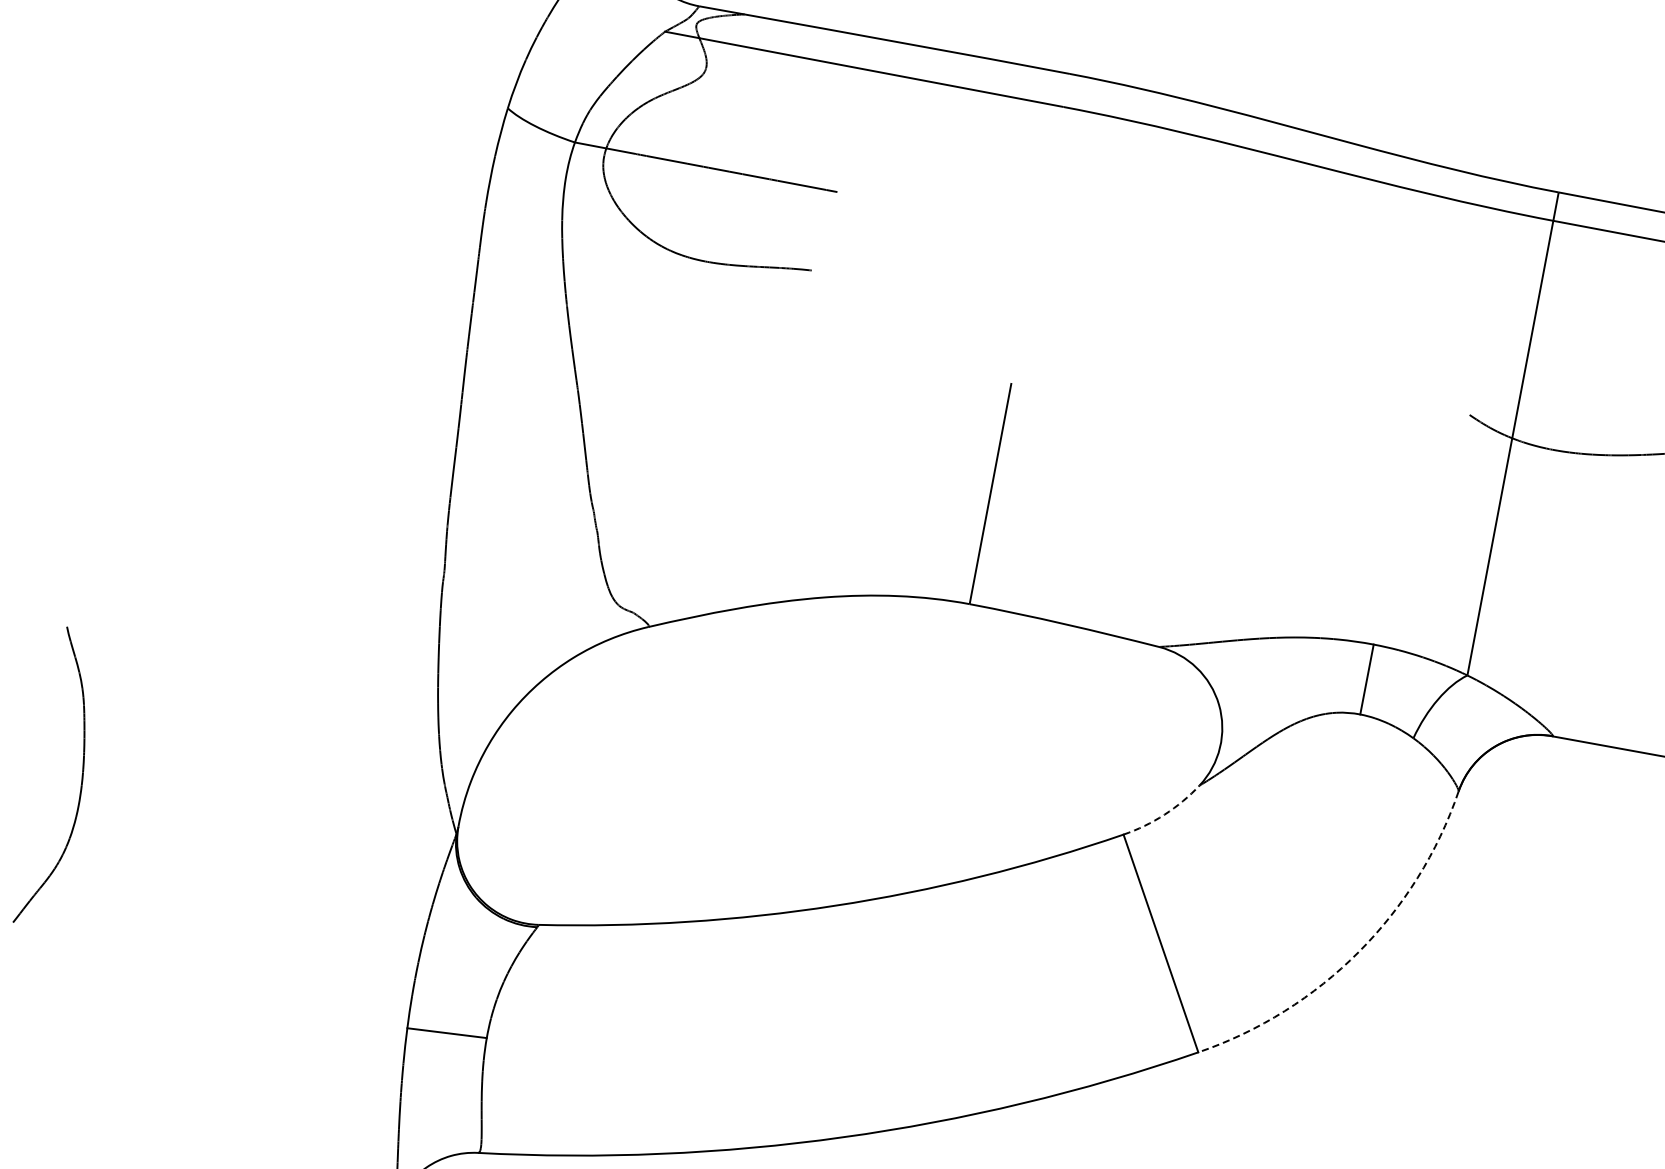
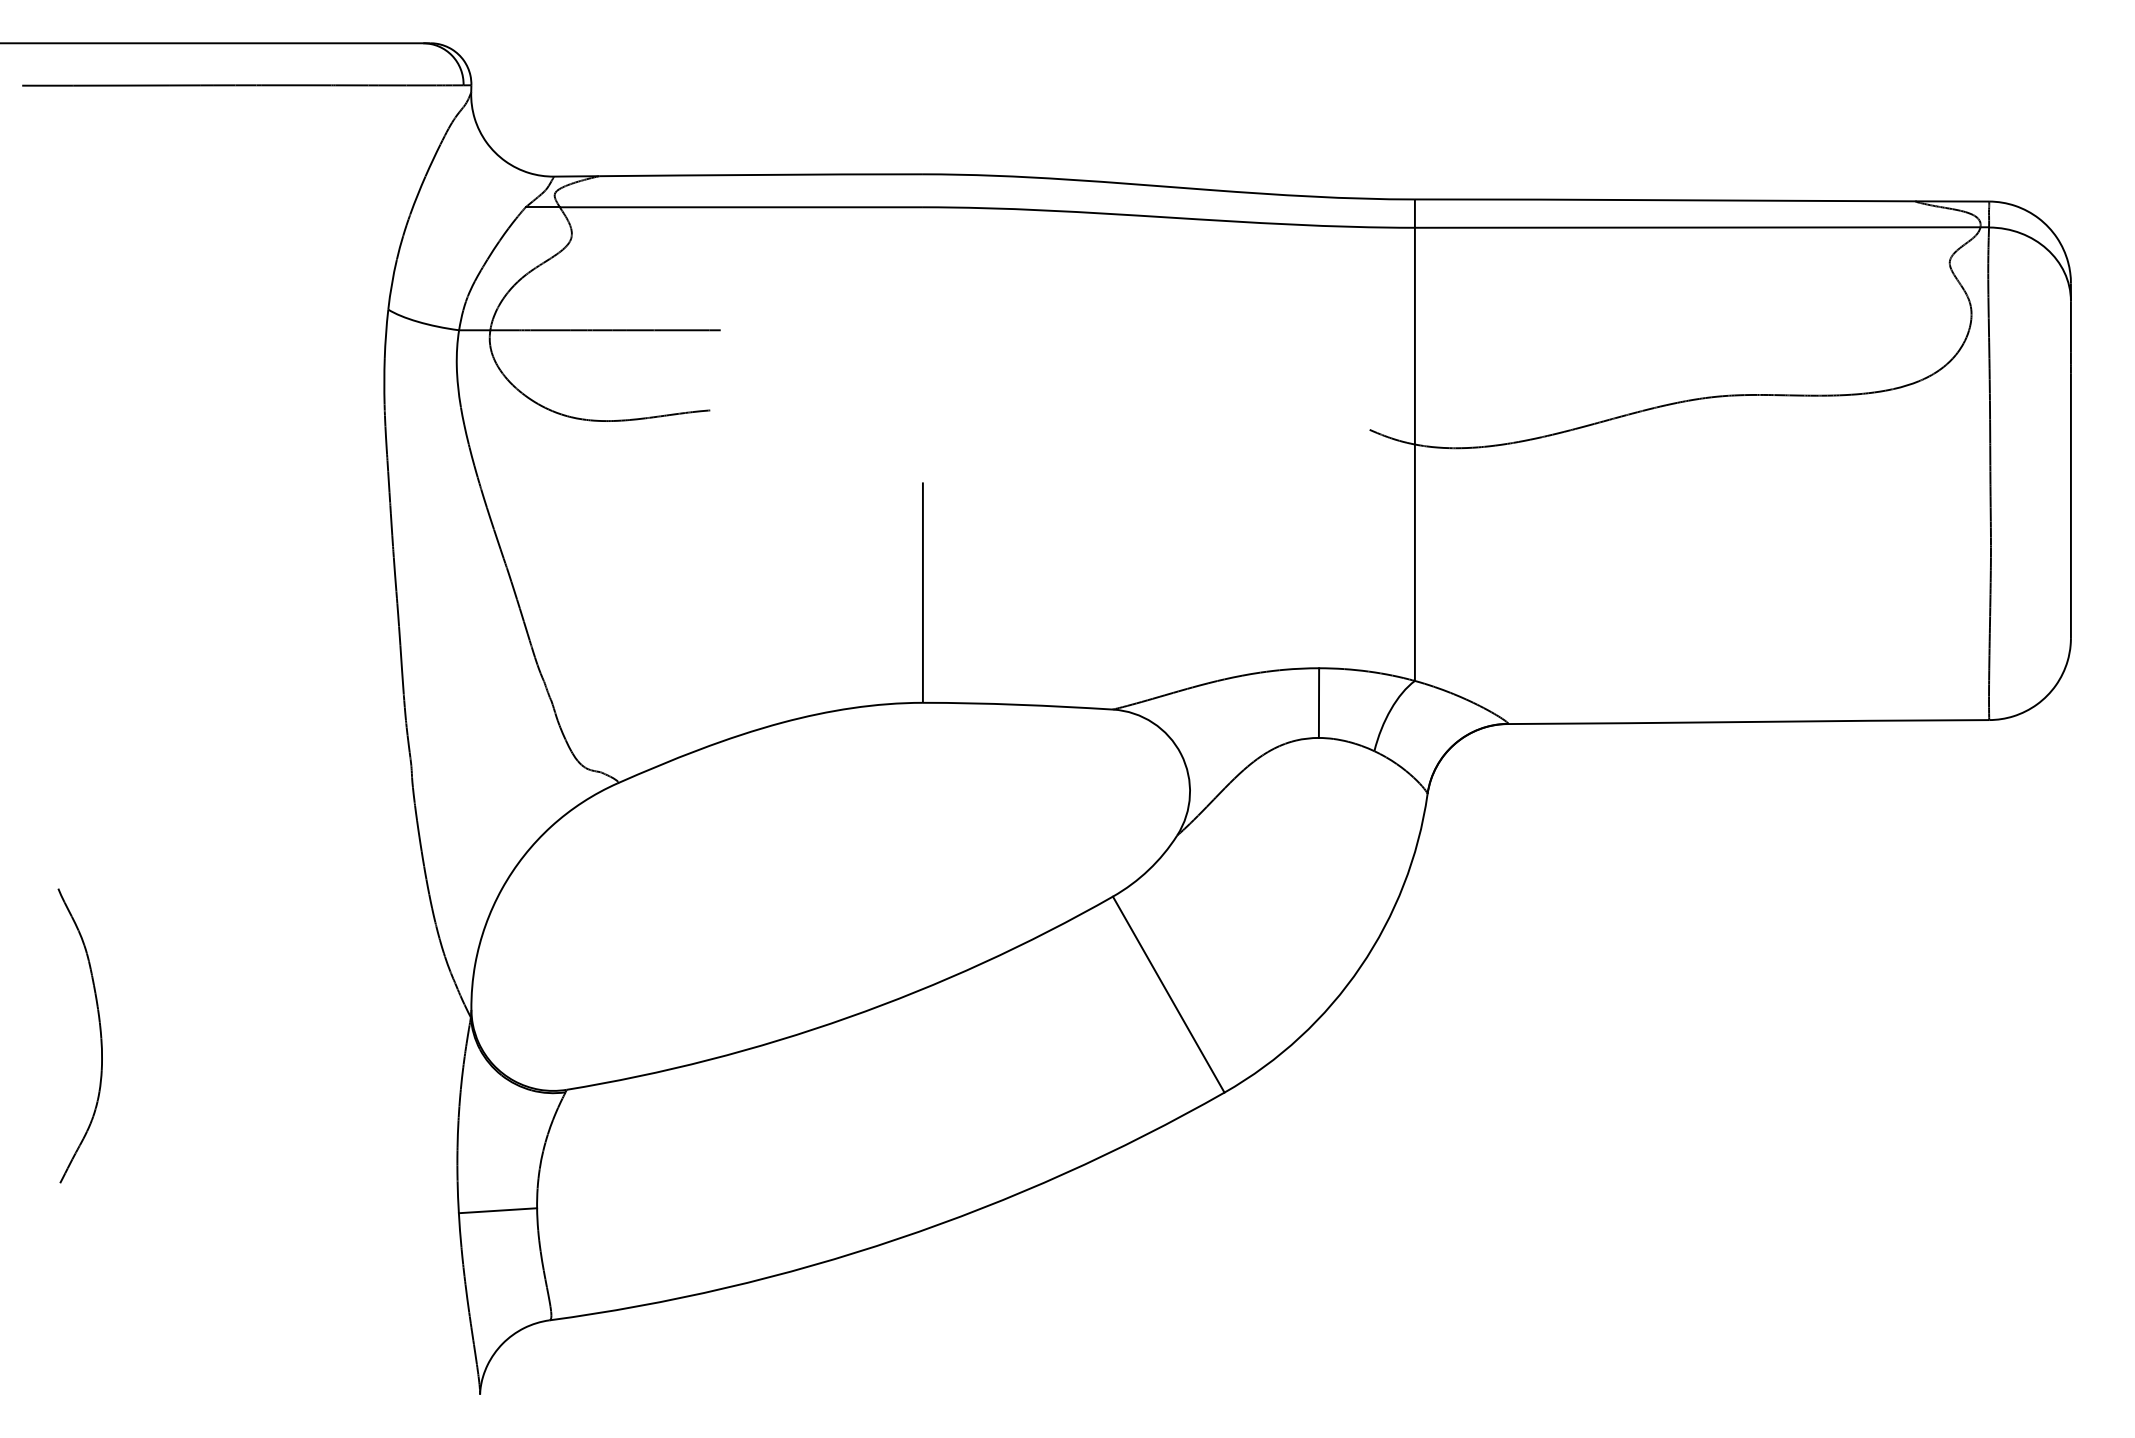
arc: (1164, 815) -> (1148, 870), dashed -> solid
arc: (1358, 951) -> (1360, 966), dashed -> solid

